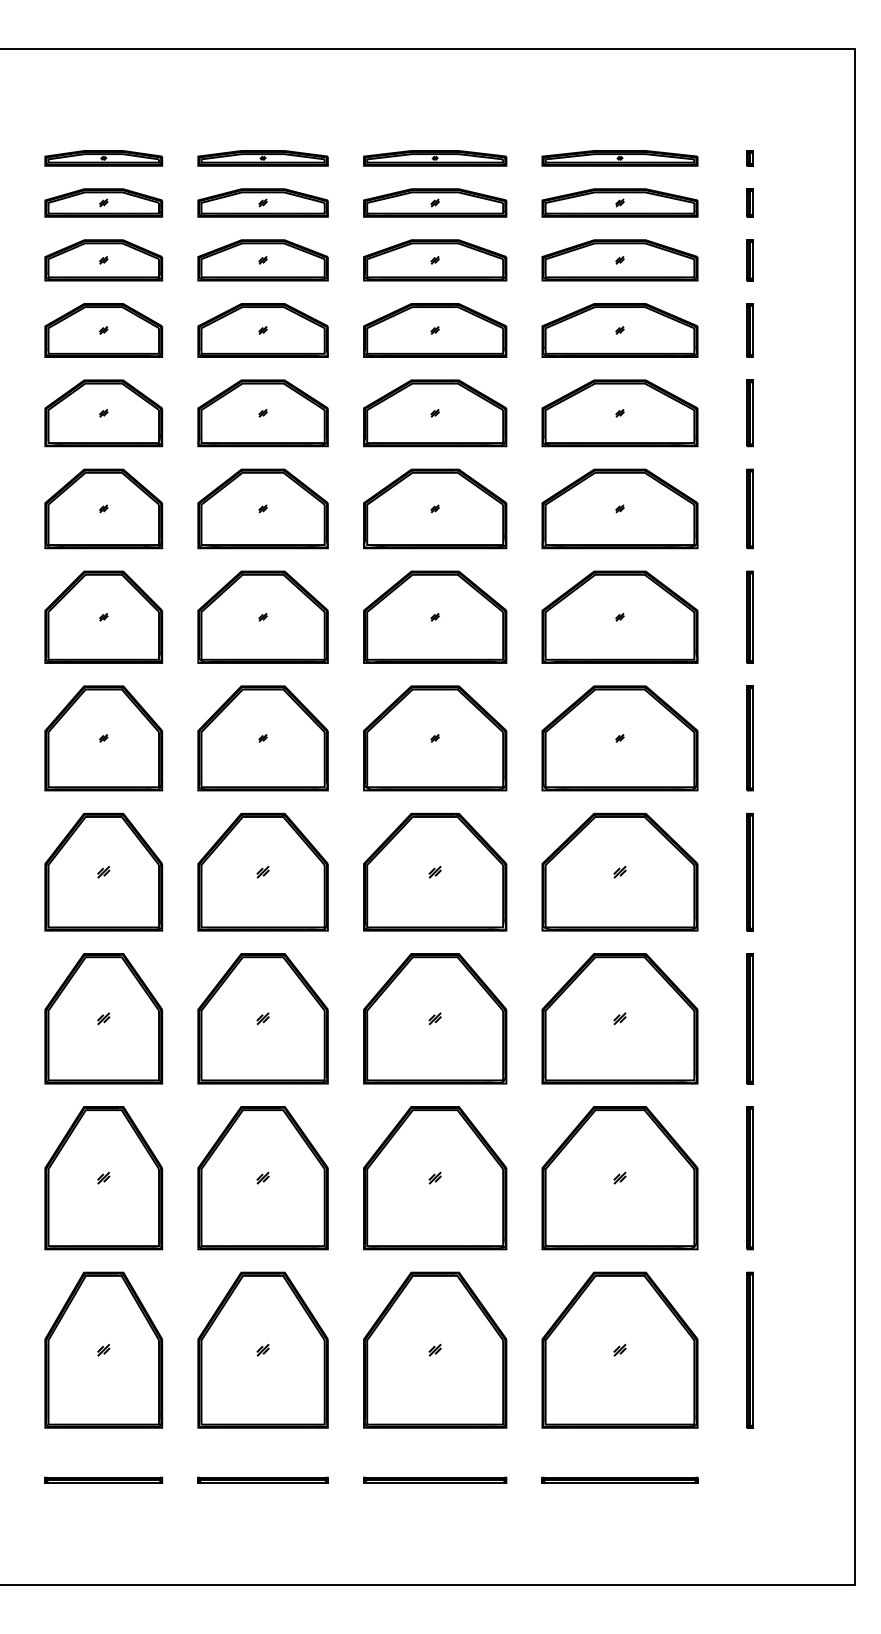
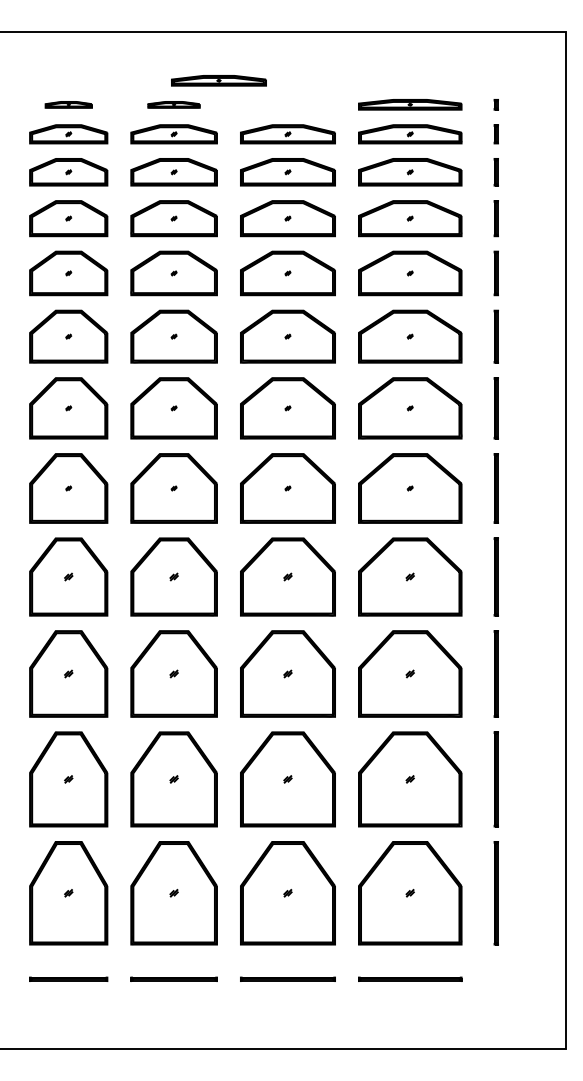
part: (103, 157) -> (68, 104), size x0.6
part: (262, 157) -> (173, 104), size x0.6
part: (434, 157) -> (218, 80), moved

